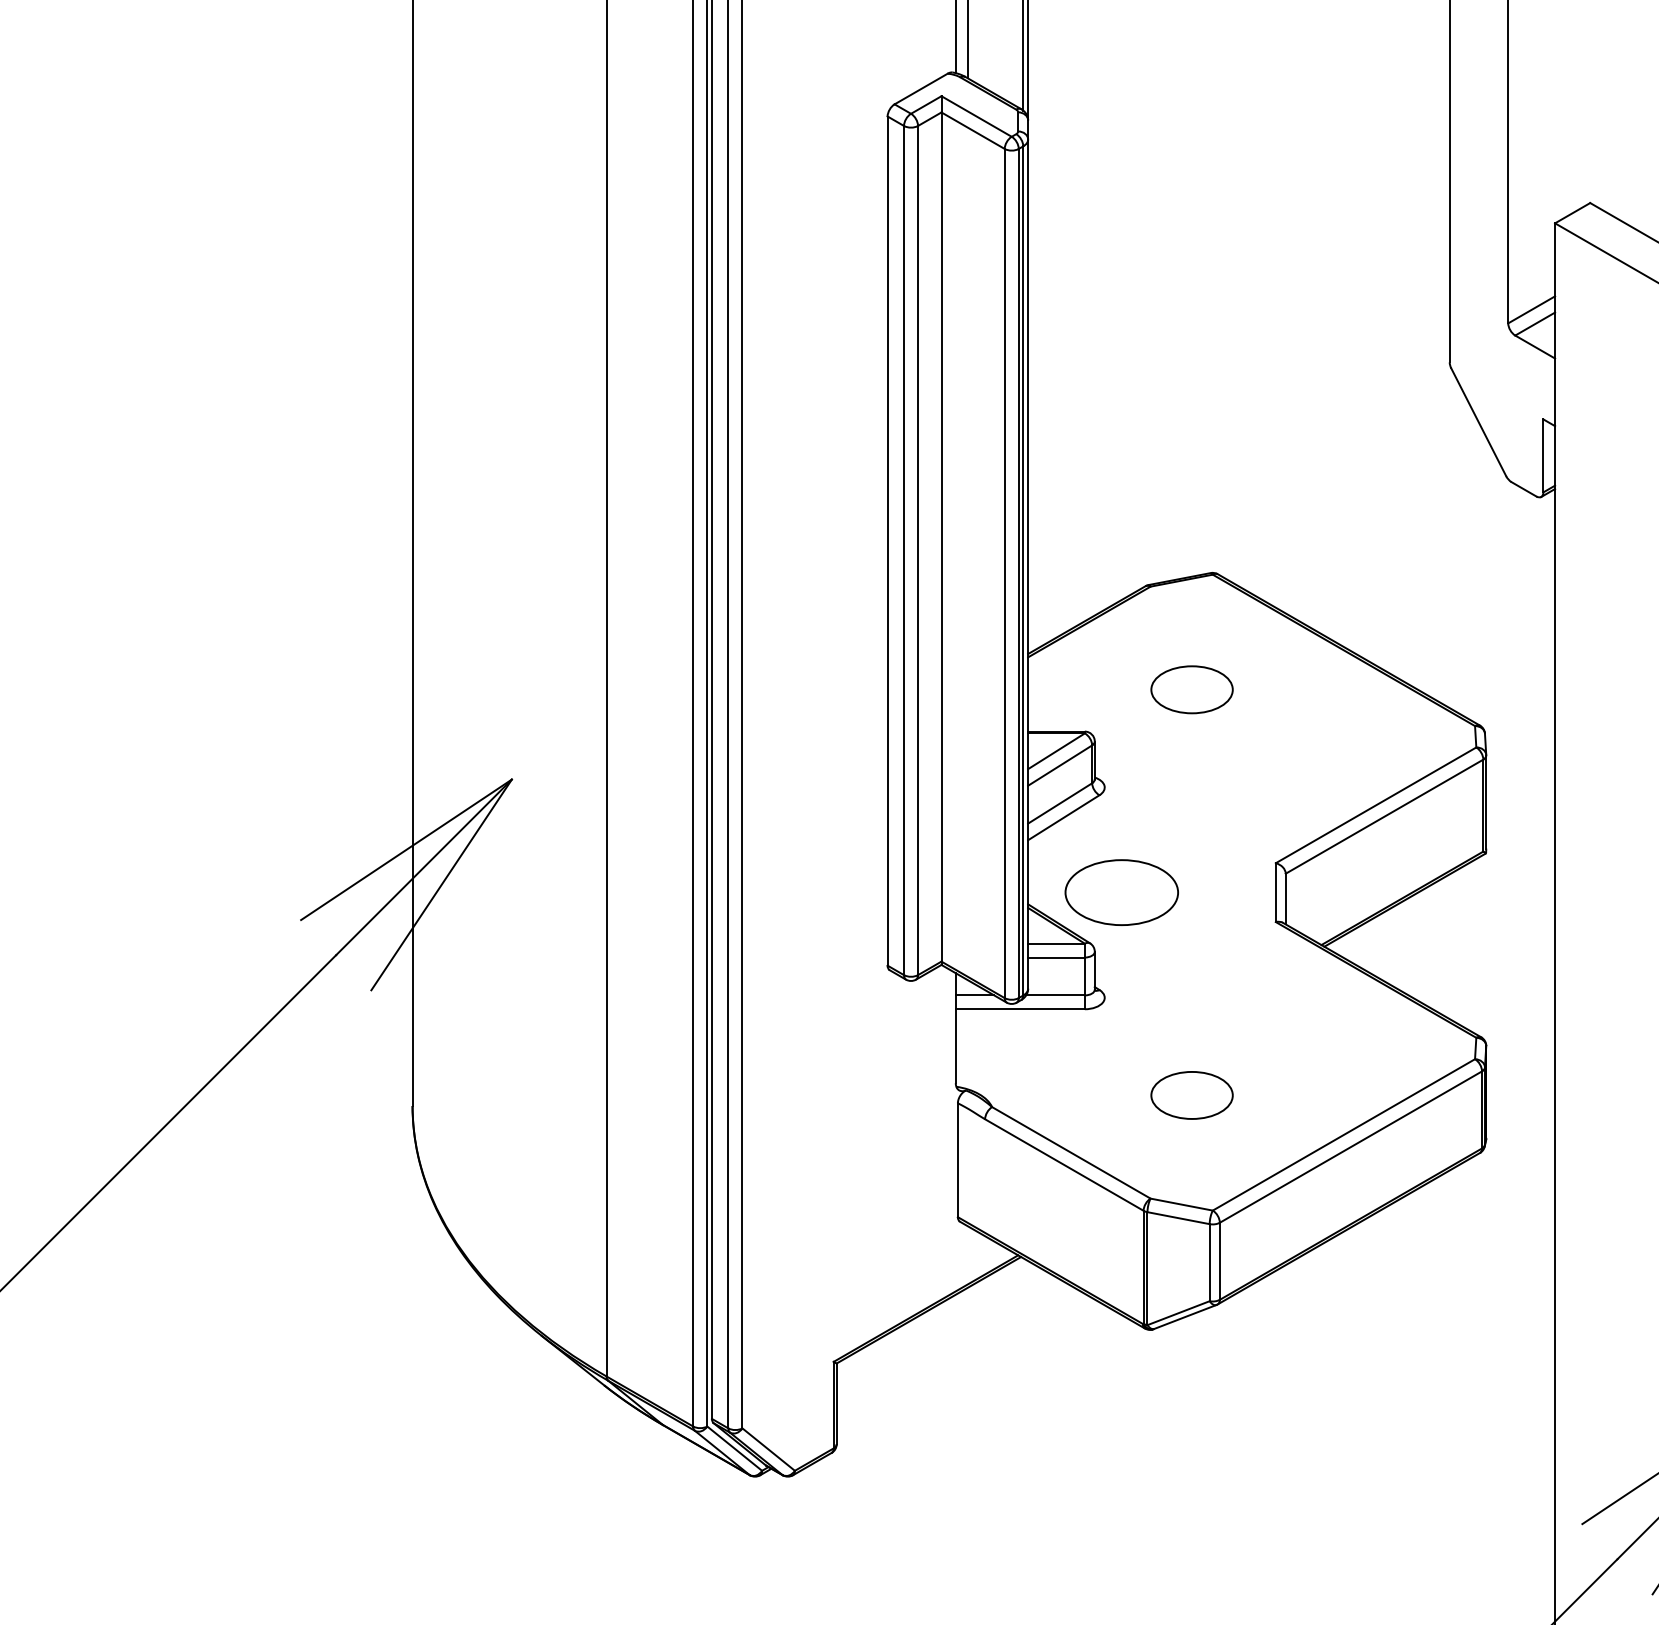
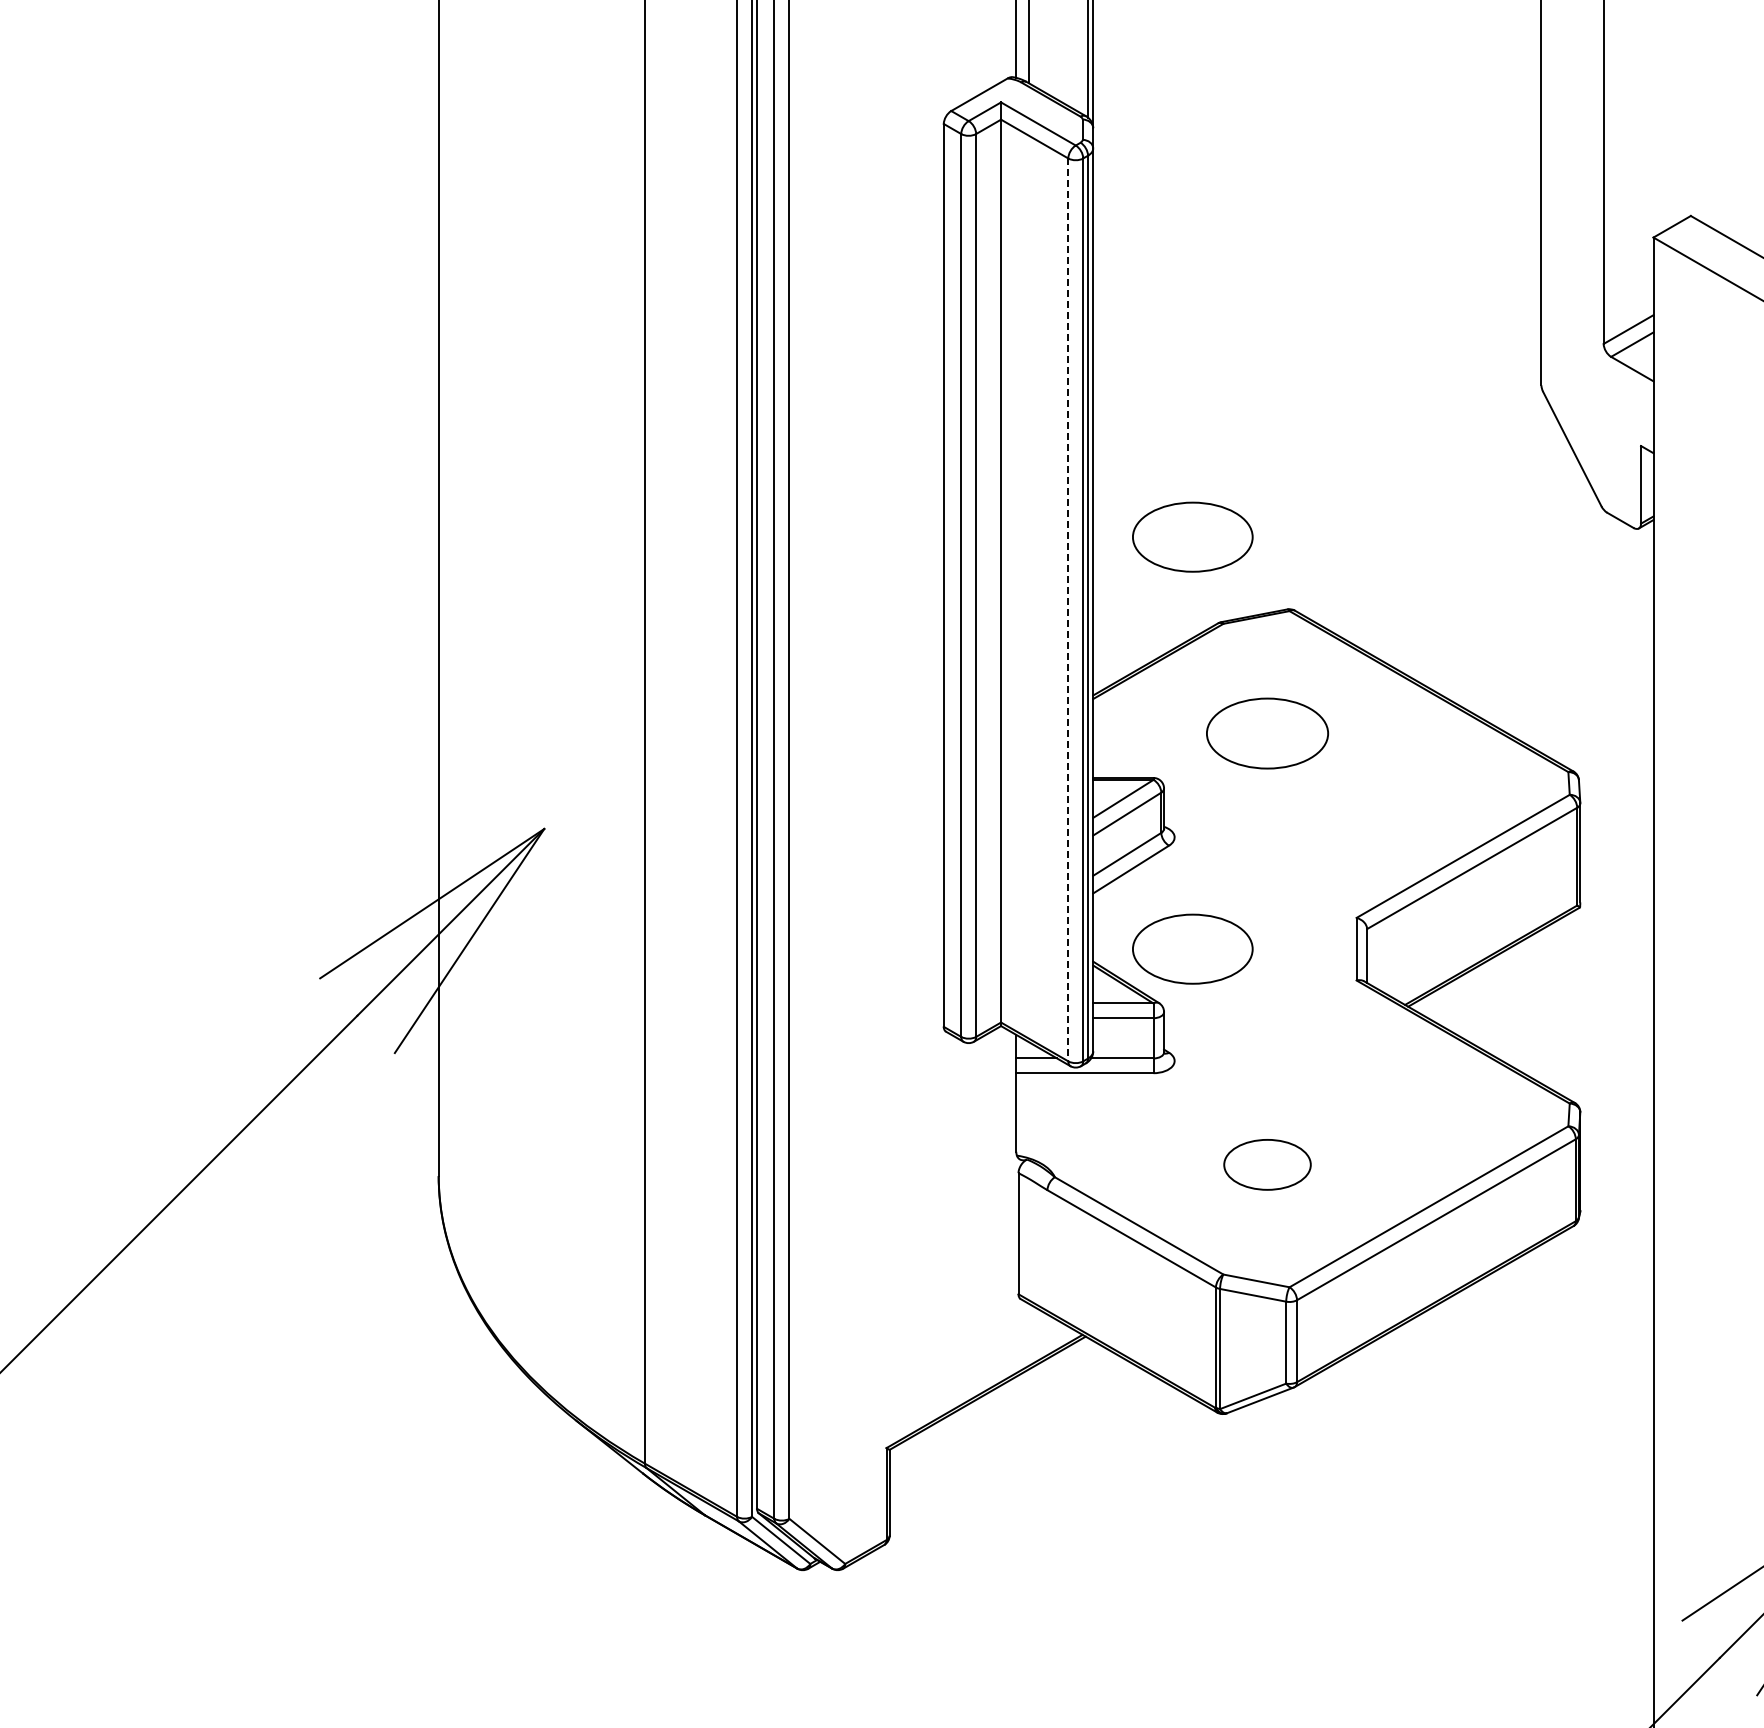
part: (1121, 504) -> (1192, 536), added
line: (1004, 574) -> (1068, 610), solid -> dashed
part: (1192, 689) -> (1267, 733), size x1.4

